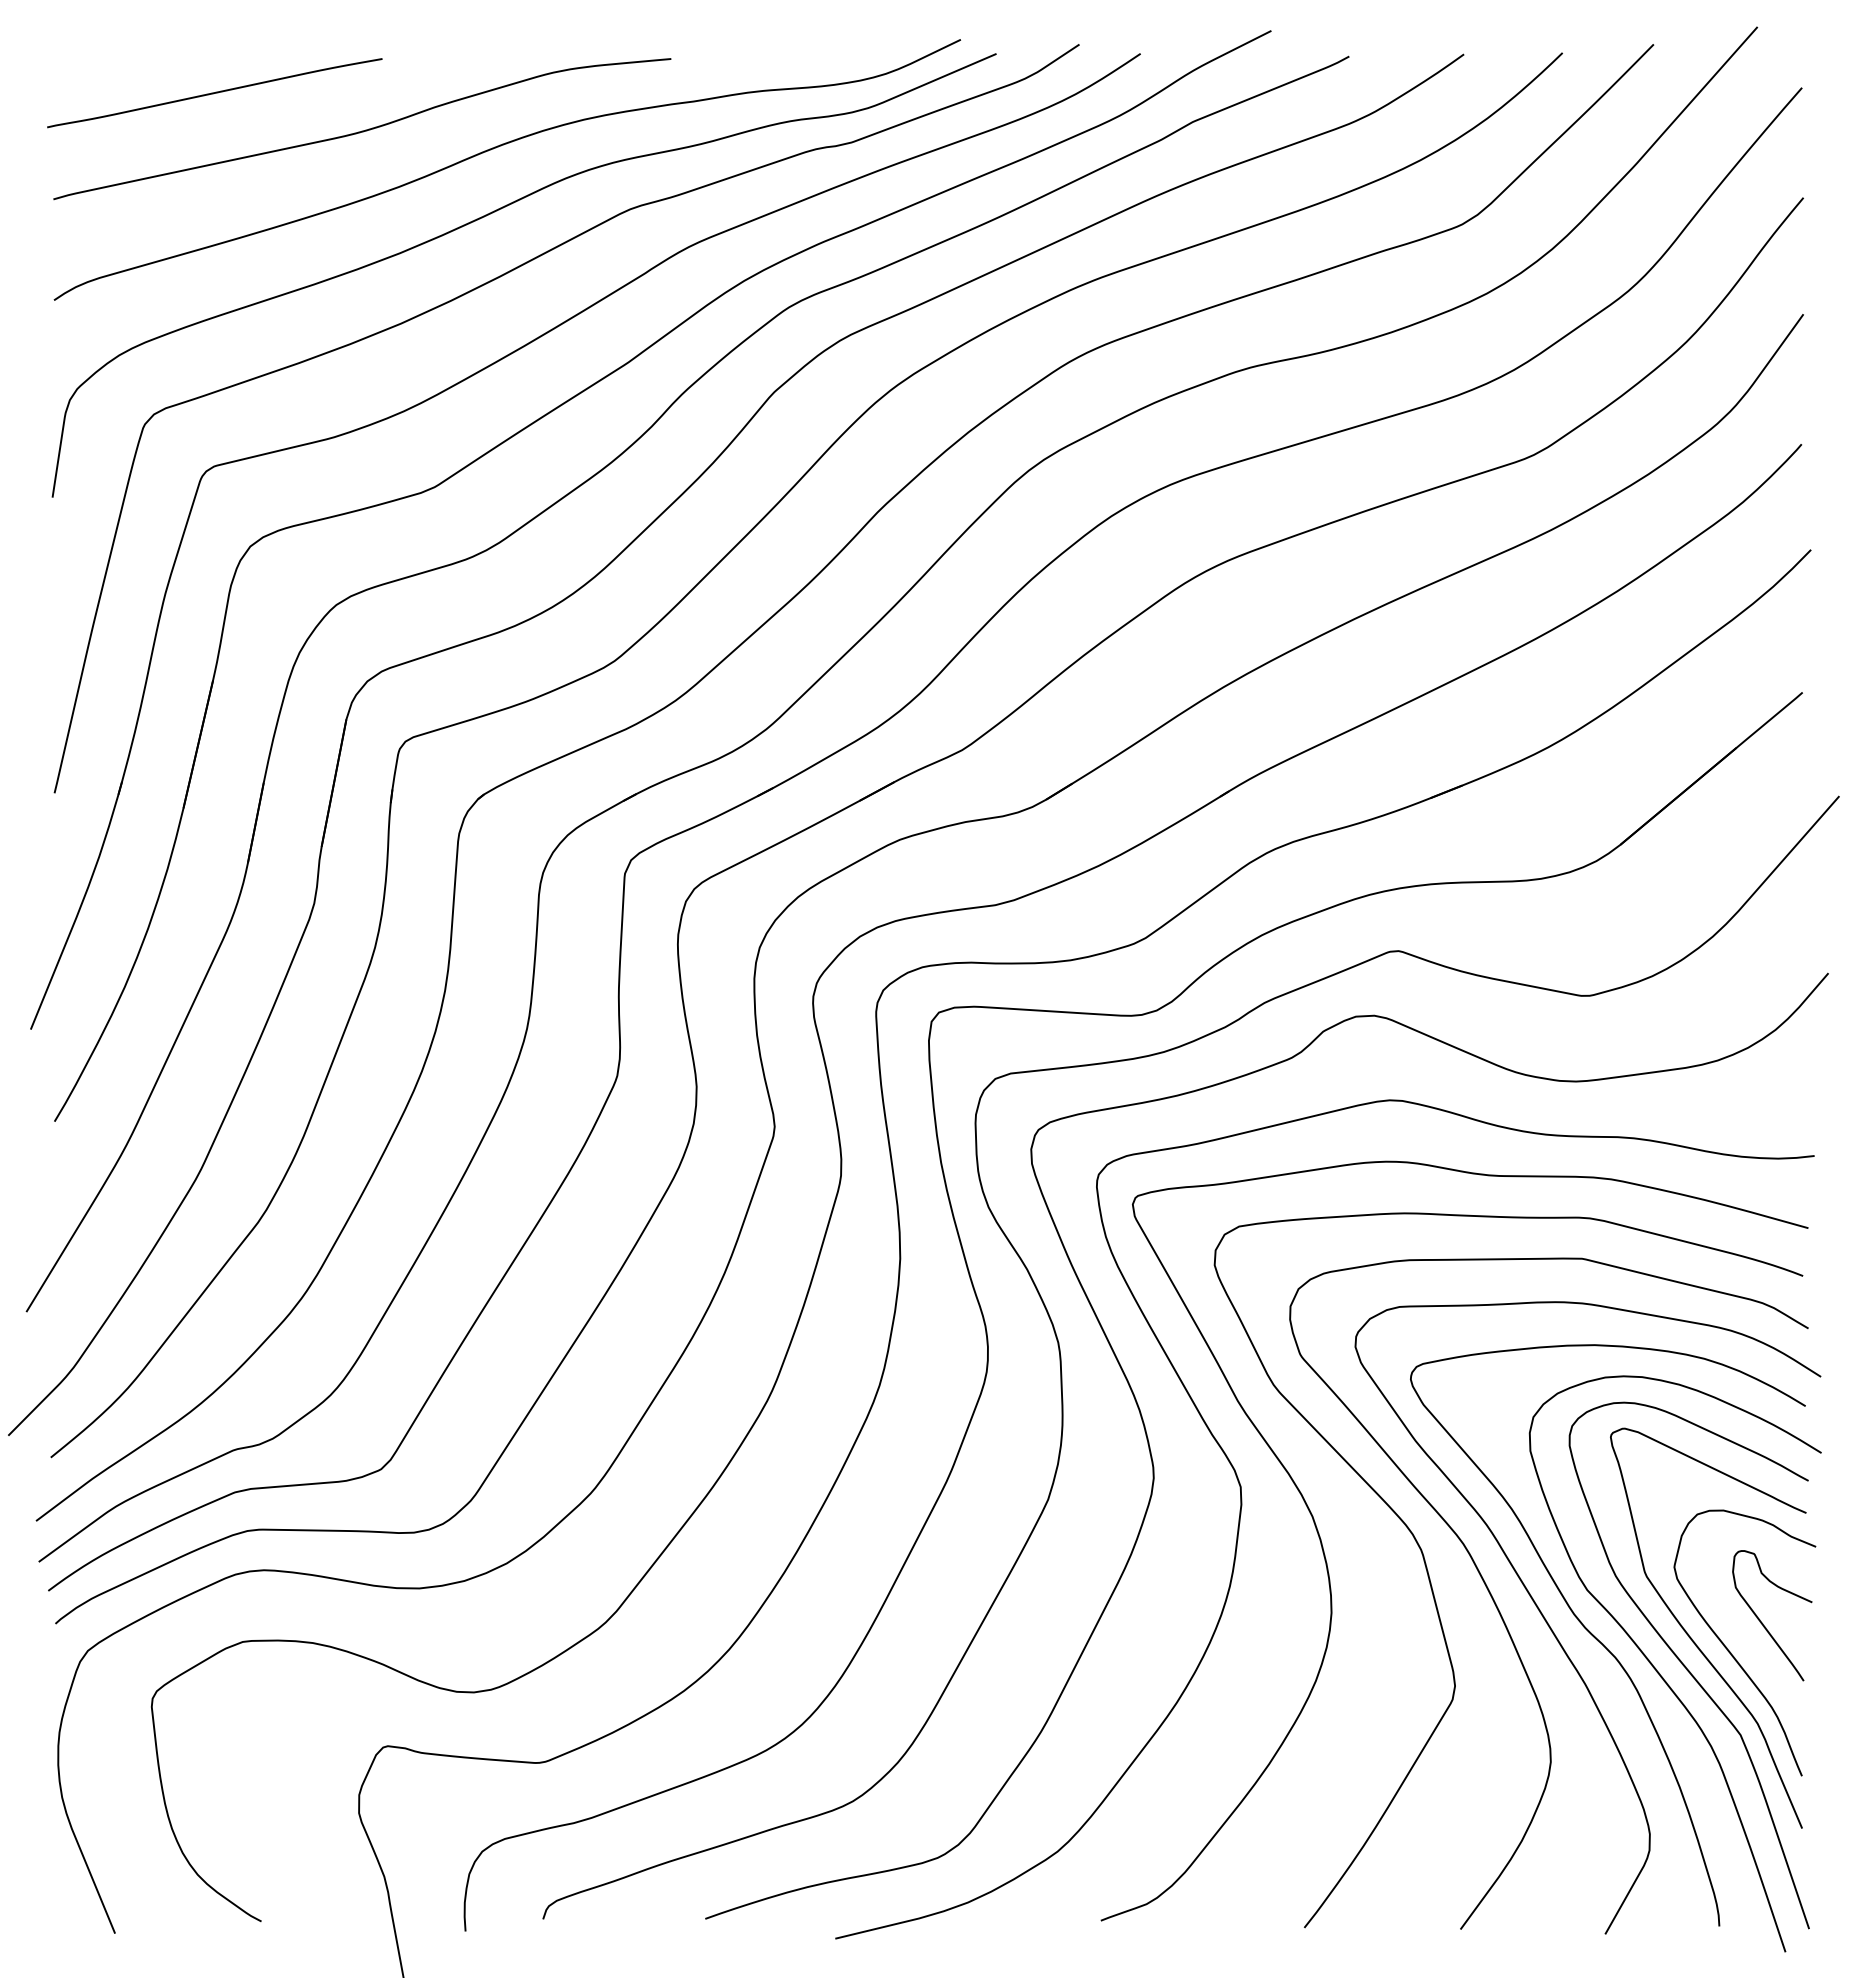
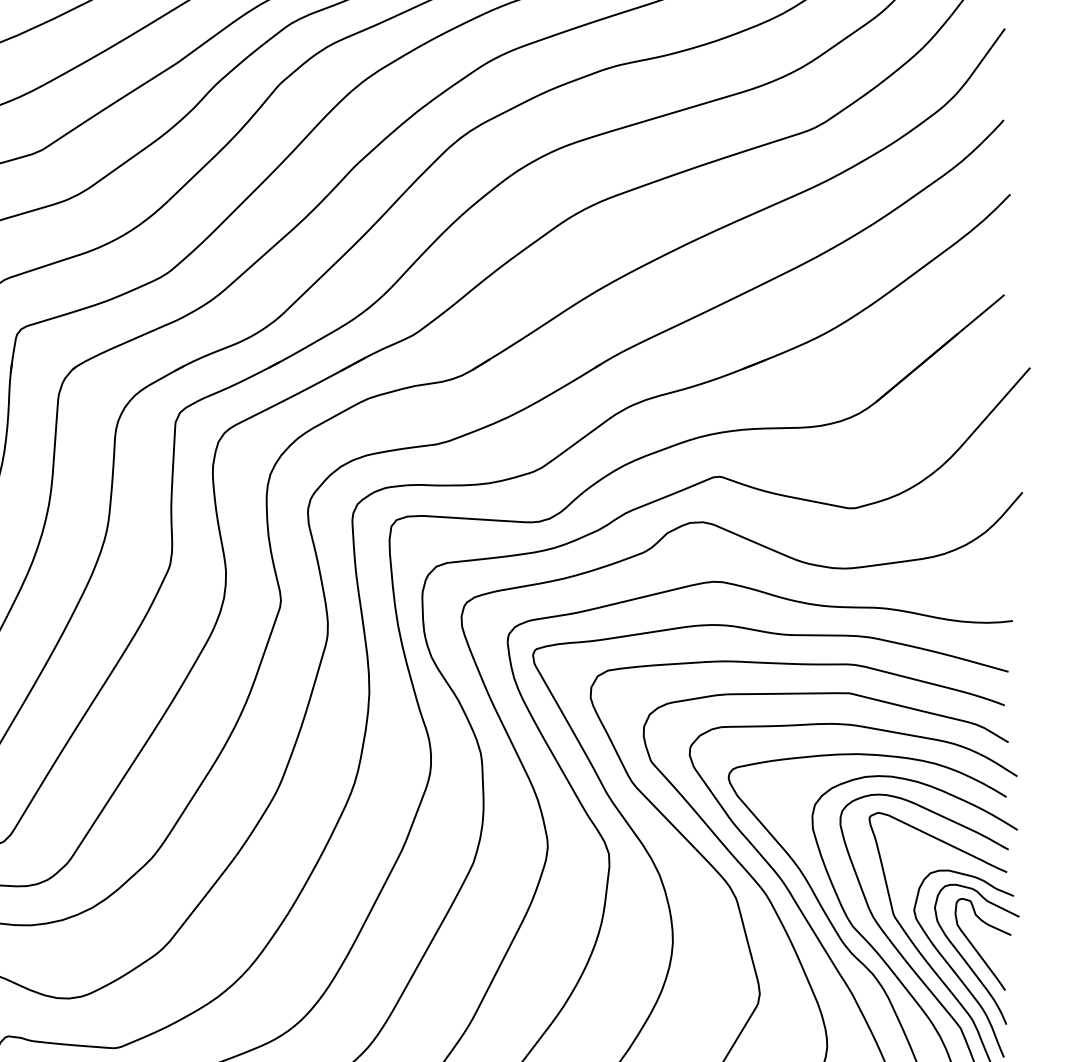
curve: (1749, 1640) -> (967, 961), added

